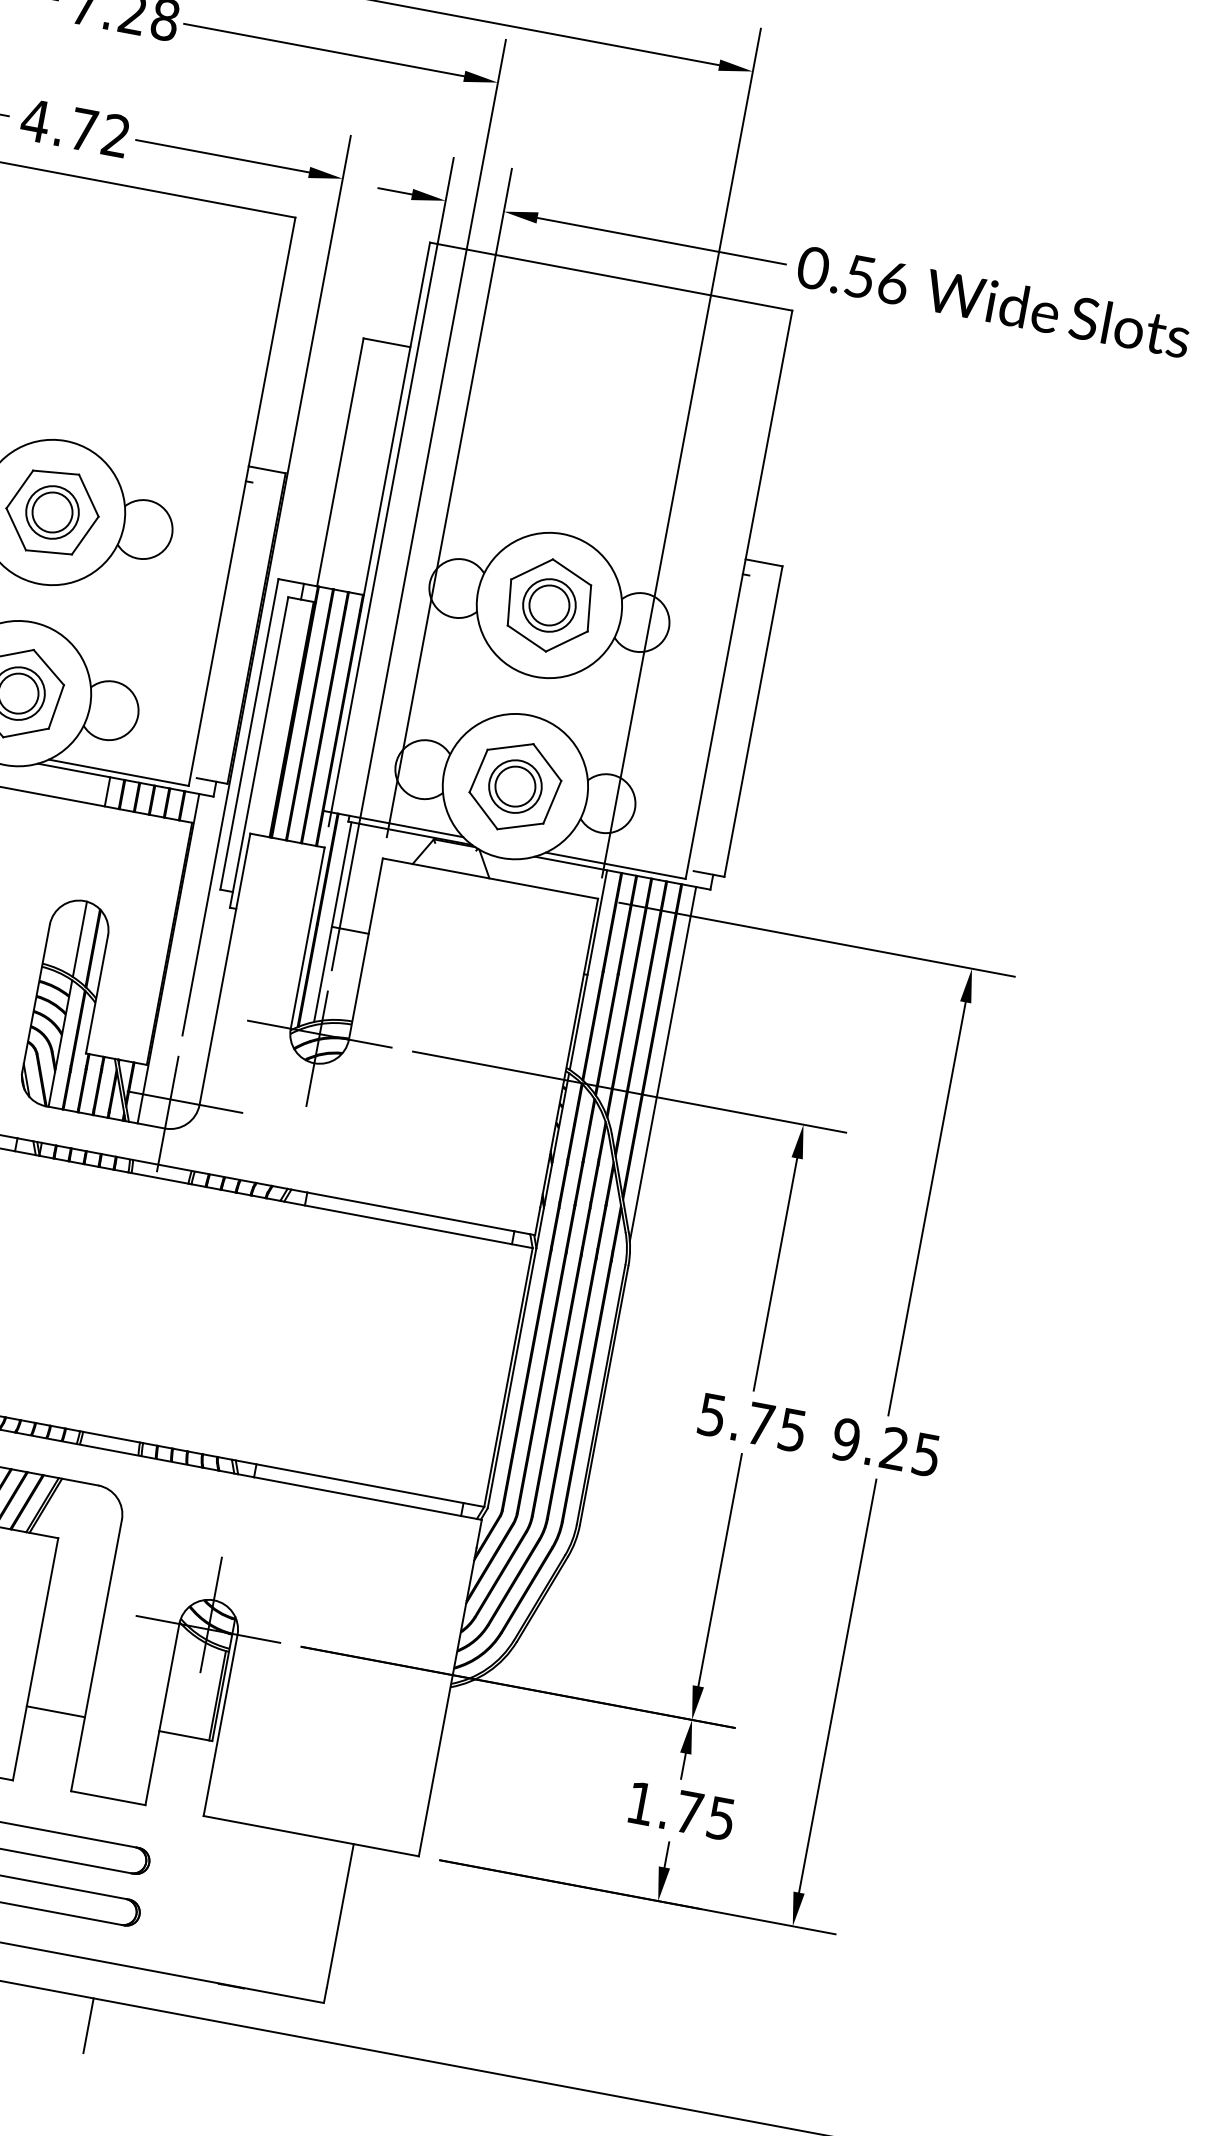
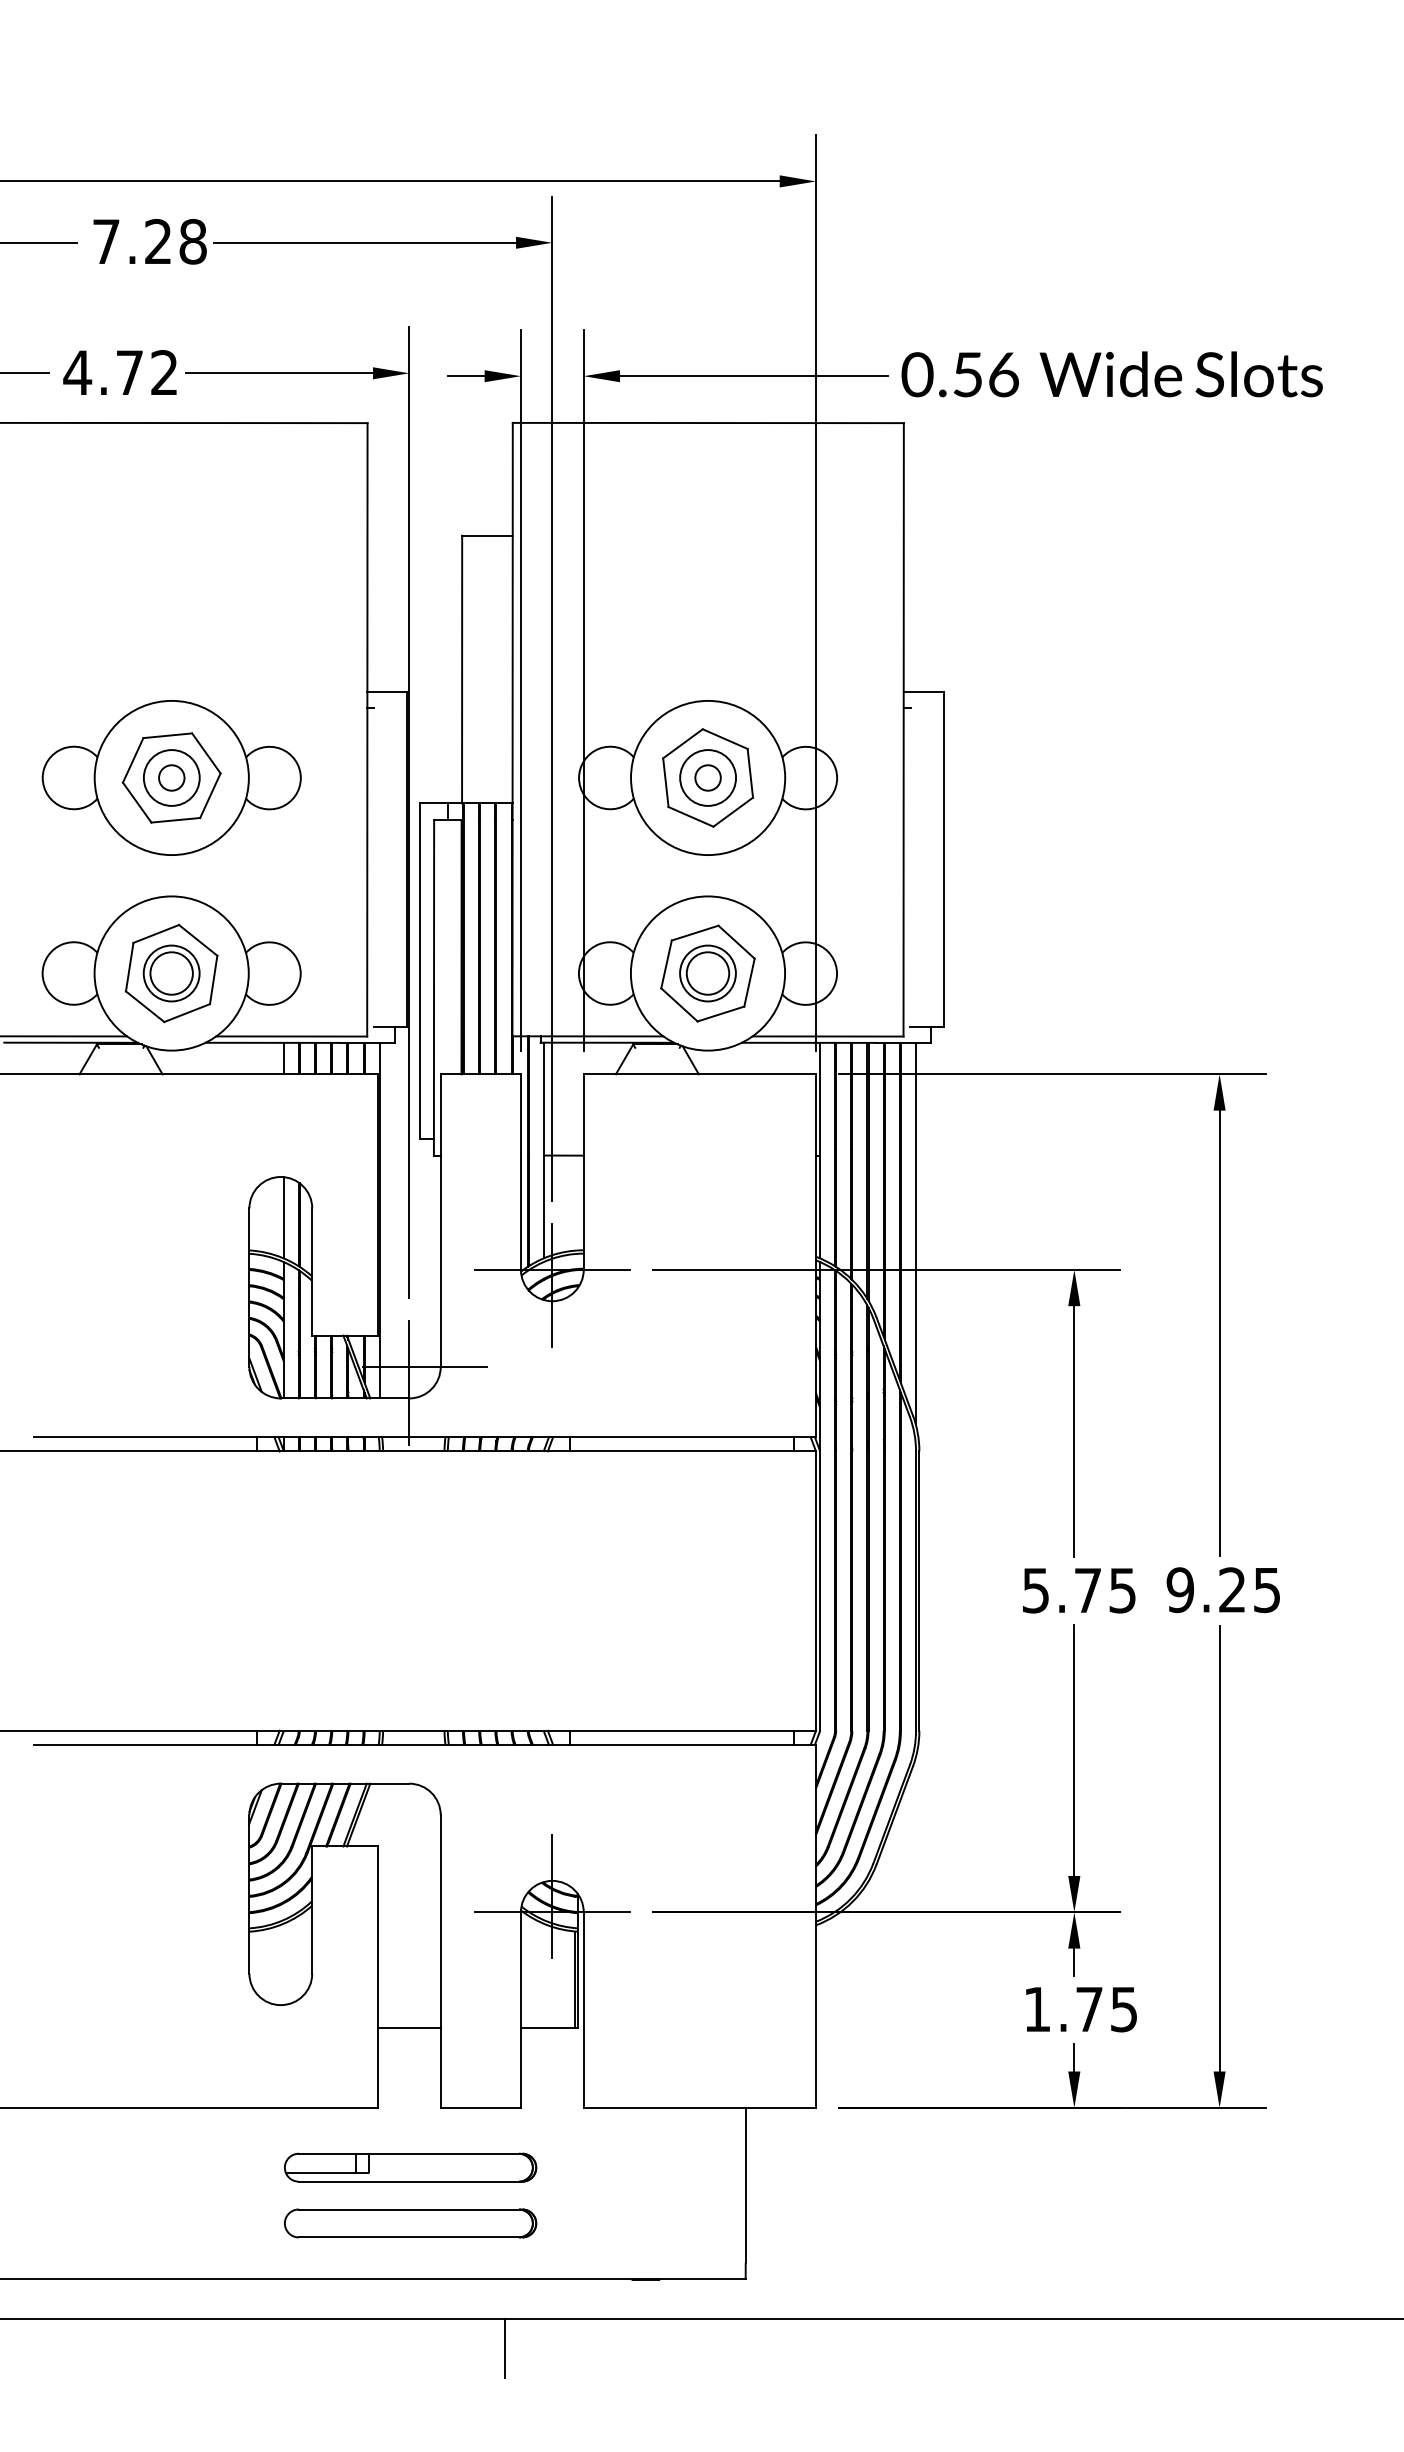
circle: (52, 511) -> (171, 777), size x0.6
circle: (548, 604) -> (707, 777), size x0.6

